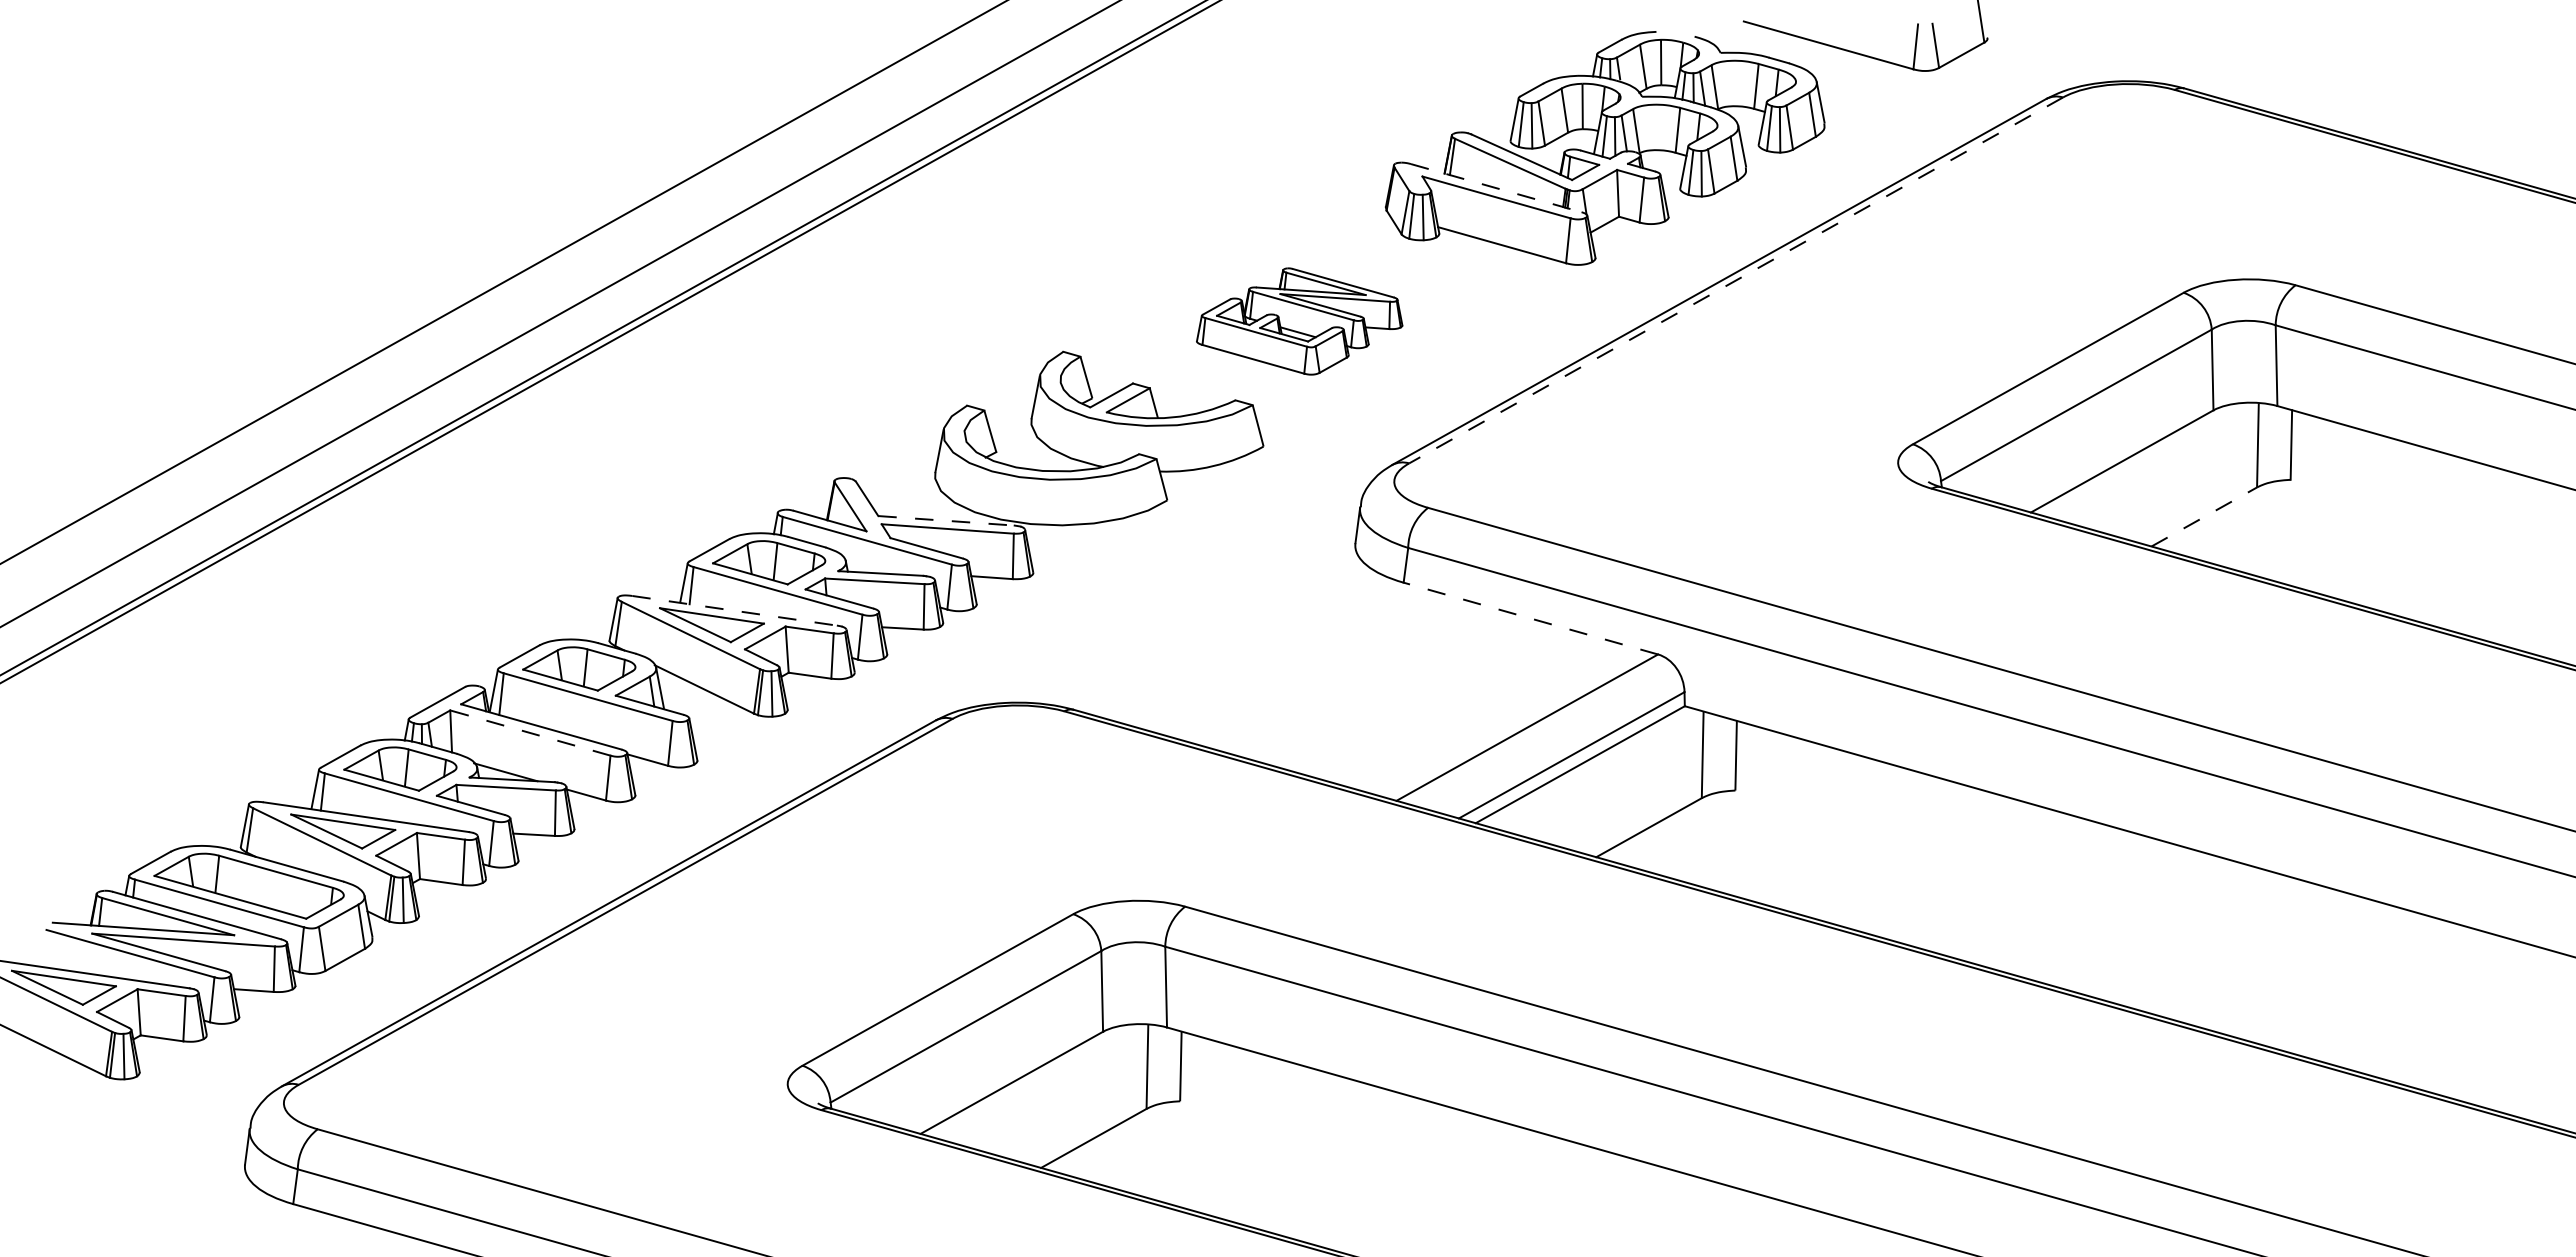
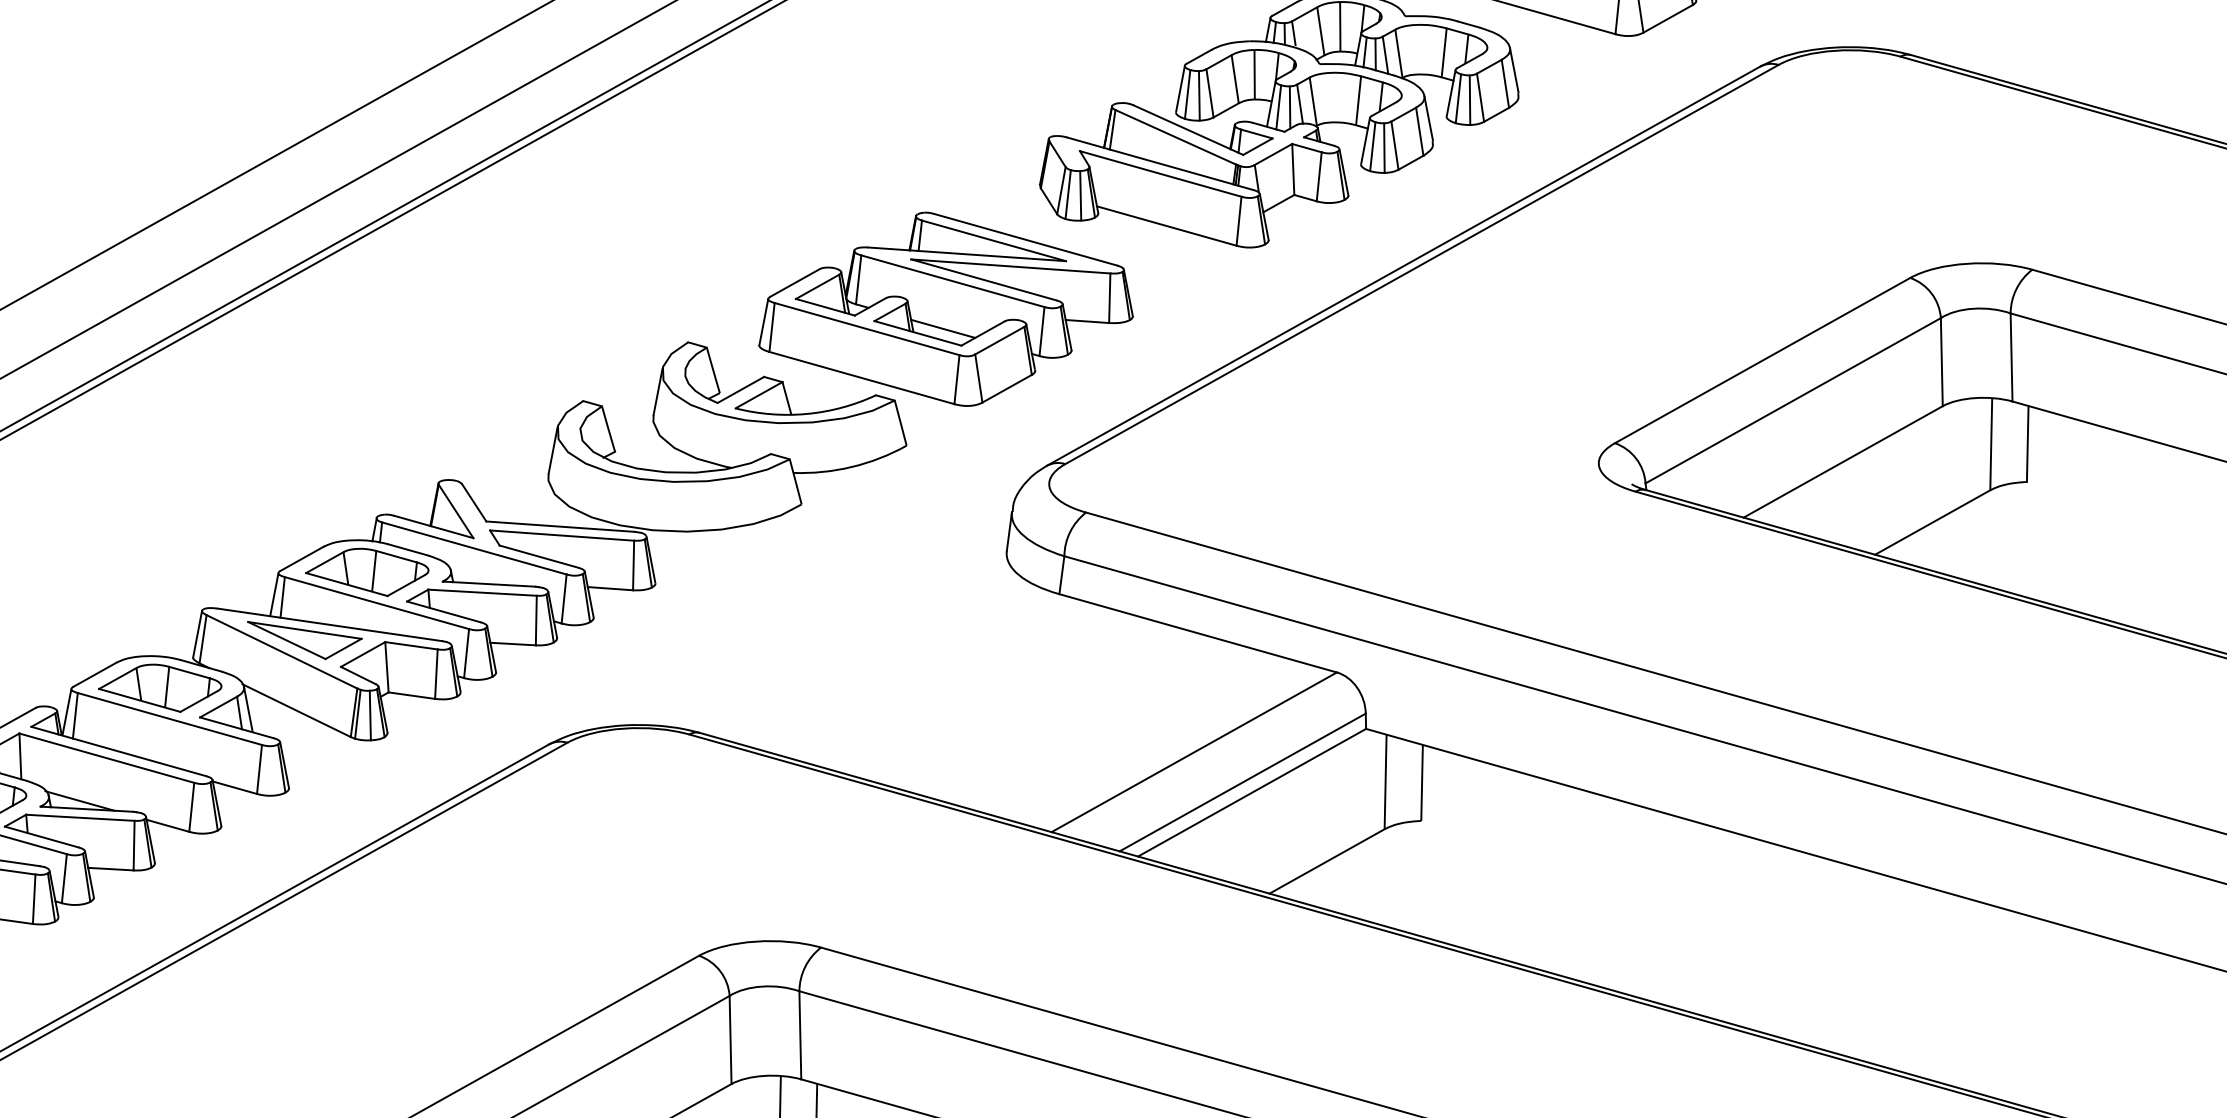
line: (1496, 188) -> (1160, 164), dashed -> solid
line: (1736, 280) -> (1422, 264), dashed -> solid
part: (1299, 321) -> (945, 309), size x1.67
line: (2204, 516) -> (1932, 521), dashed -> solid
line: (947, 520) -> (561, 526), dashed -> solid
line: (735, 610) -> (330, 624), dashed -> solid
line: (1530, 618) -> (1197, 633), dashed -> solid
line: (529, 732) -> (105, 757), dashed -> solid

